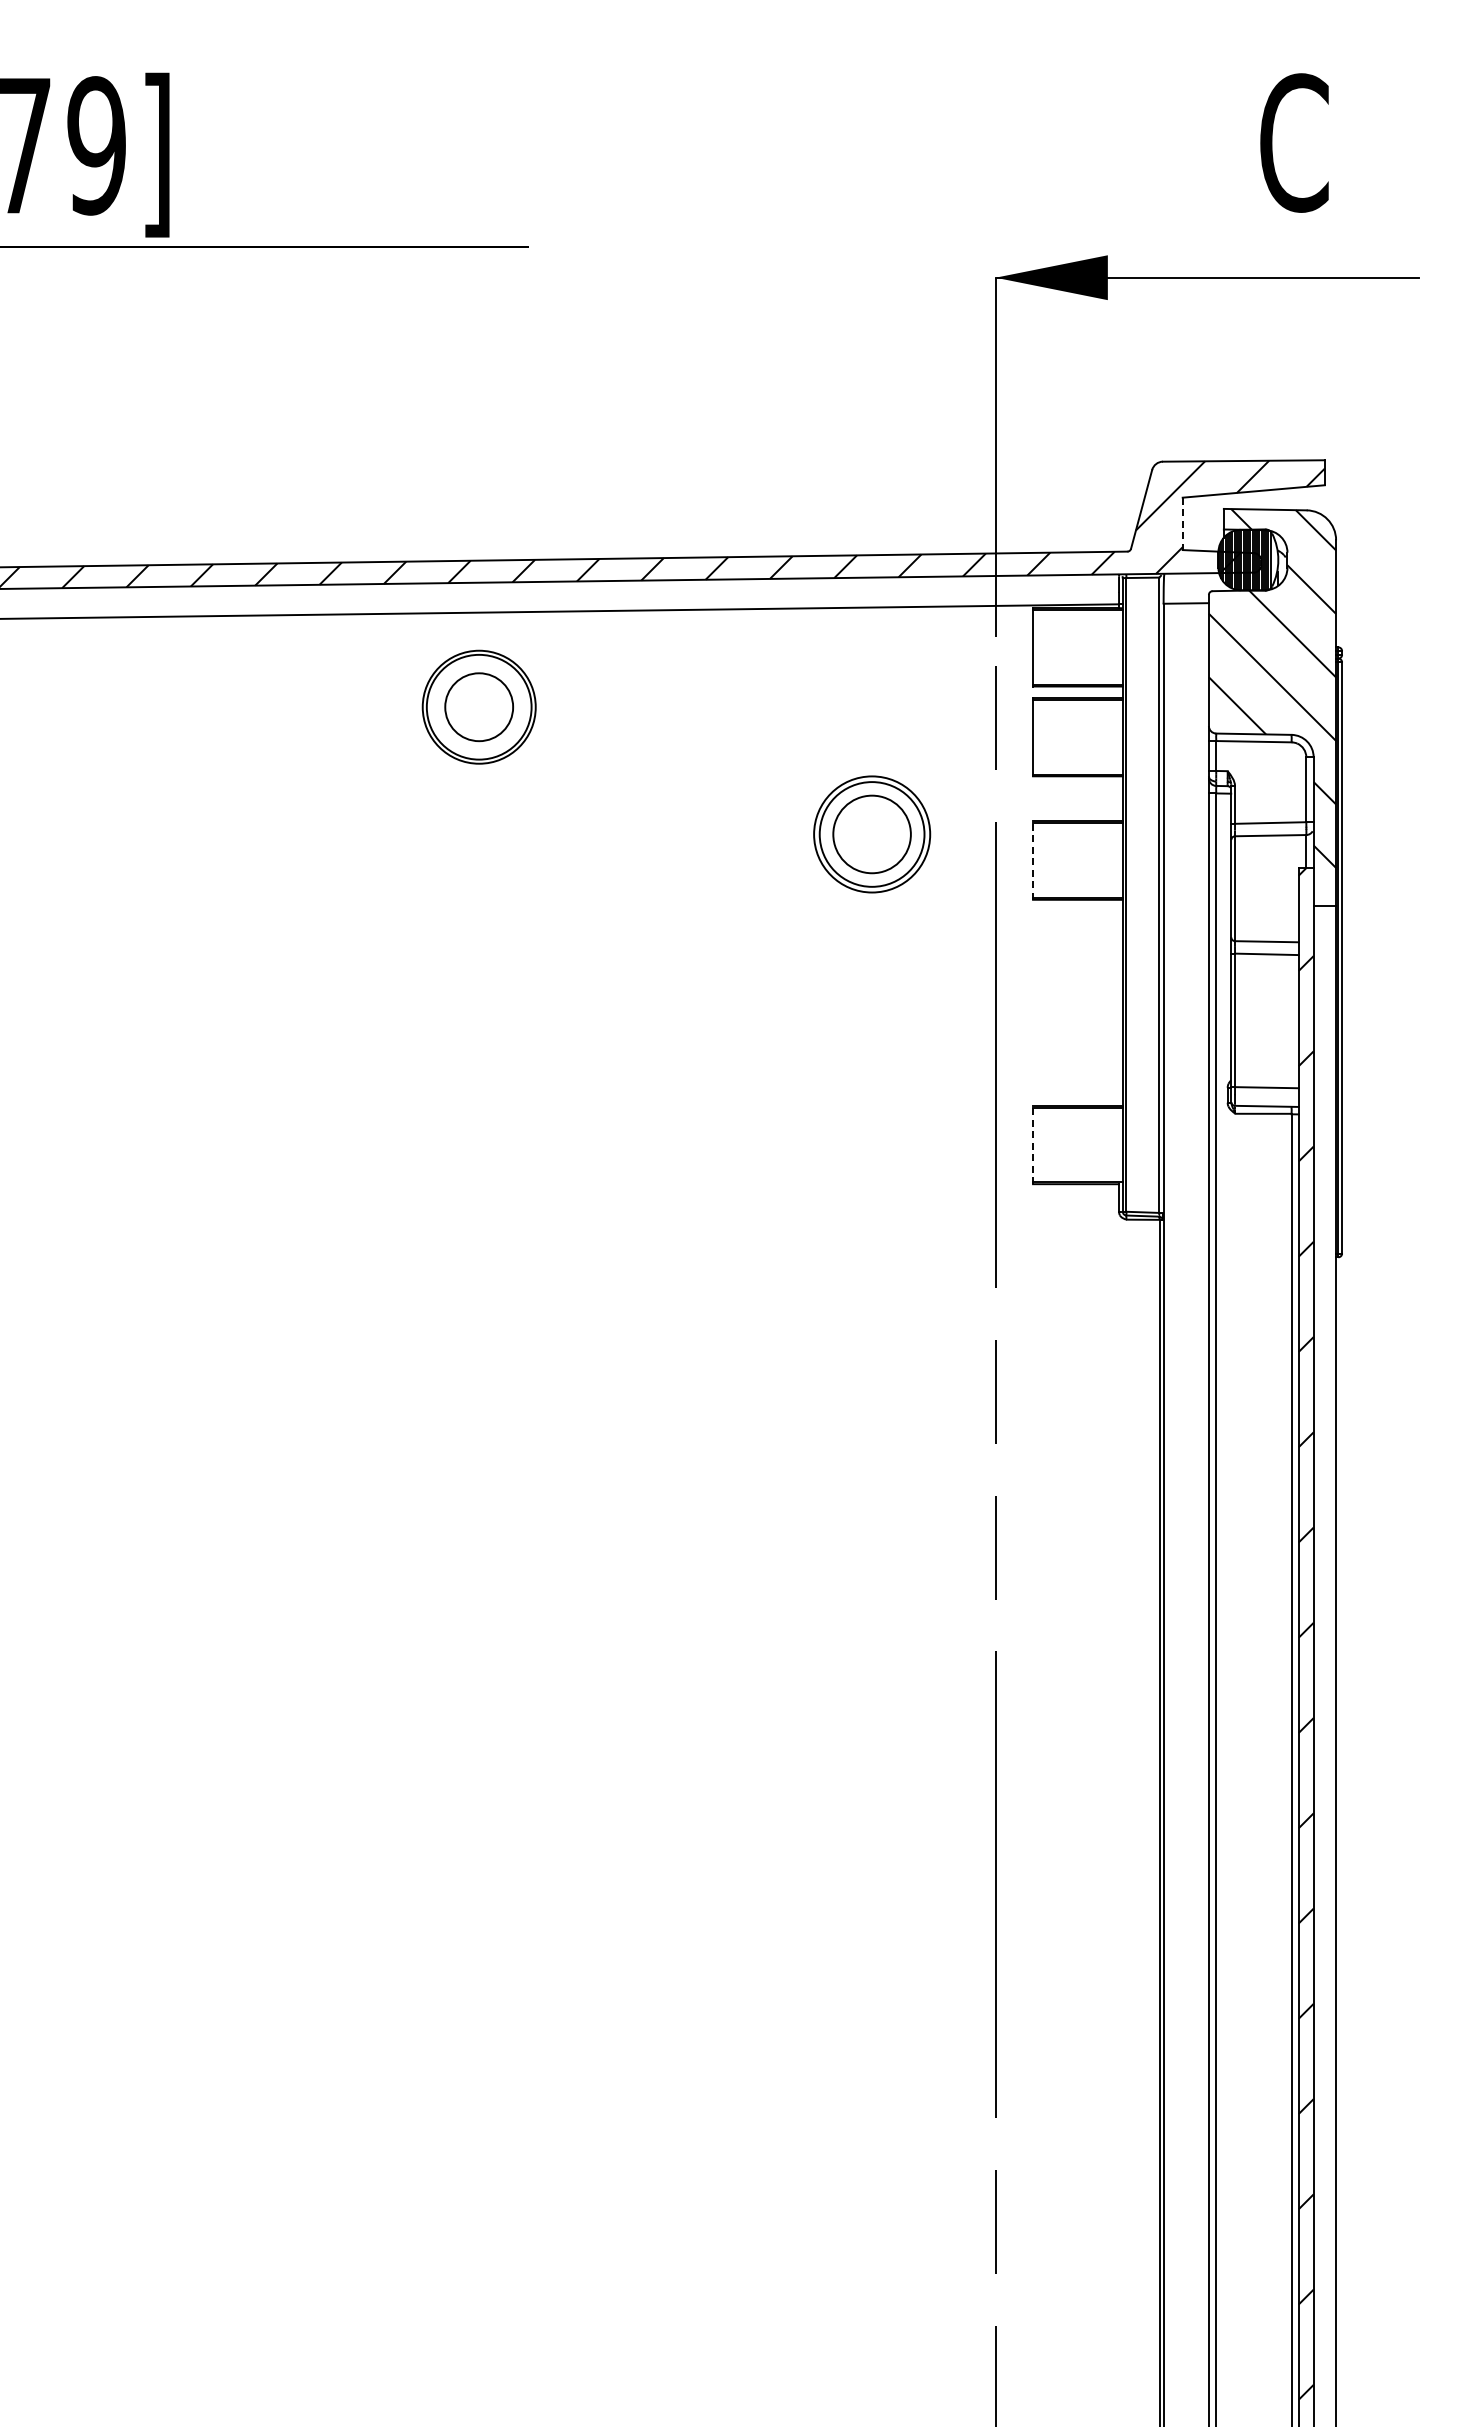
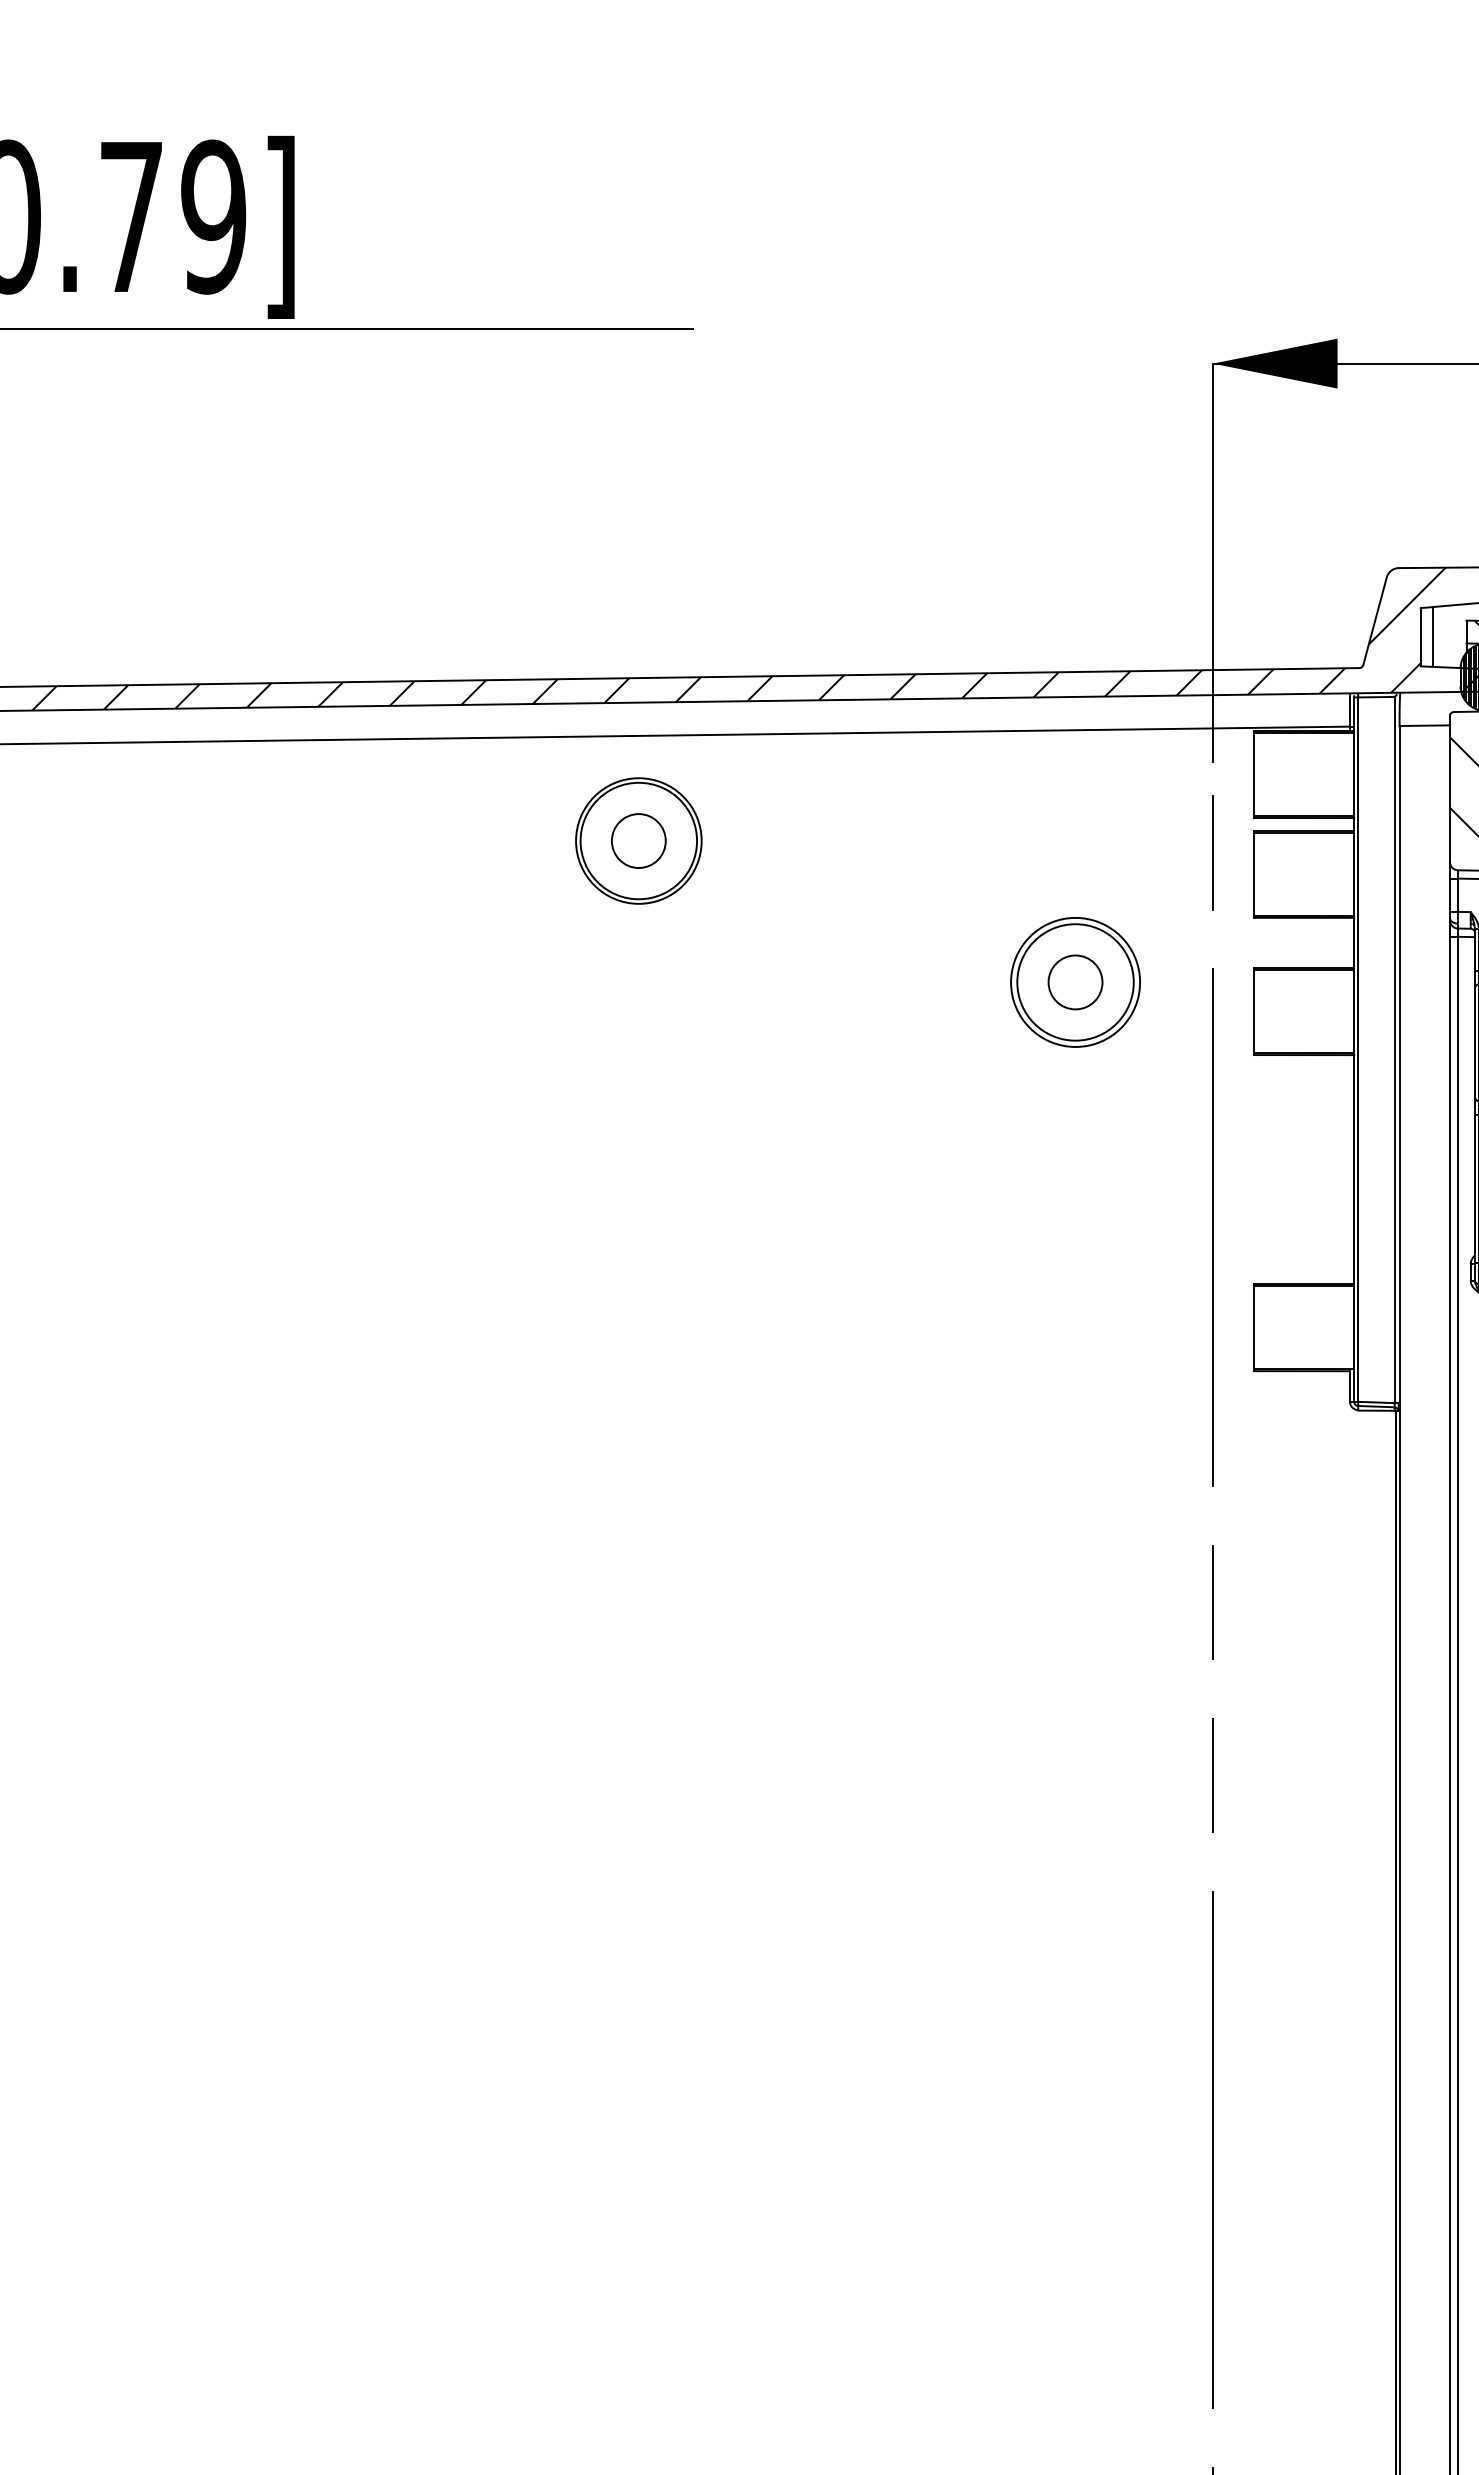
line: (1193, 523) -> (1432, 636), added
line: (1182, 524) -> (1420, 637), dashed -> solid
circle: (478, 707) -> (638, 841), size x0.71
circle: (871, 834) -> (1074, 982), size x0.62
line: (1033, 860) -> (1254, 1011), dashed -> solid
line: (1033, 1144) -> (1254, 1327), dashed -> solid

